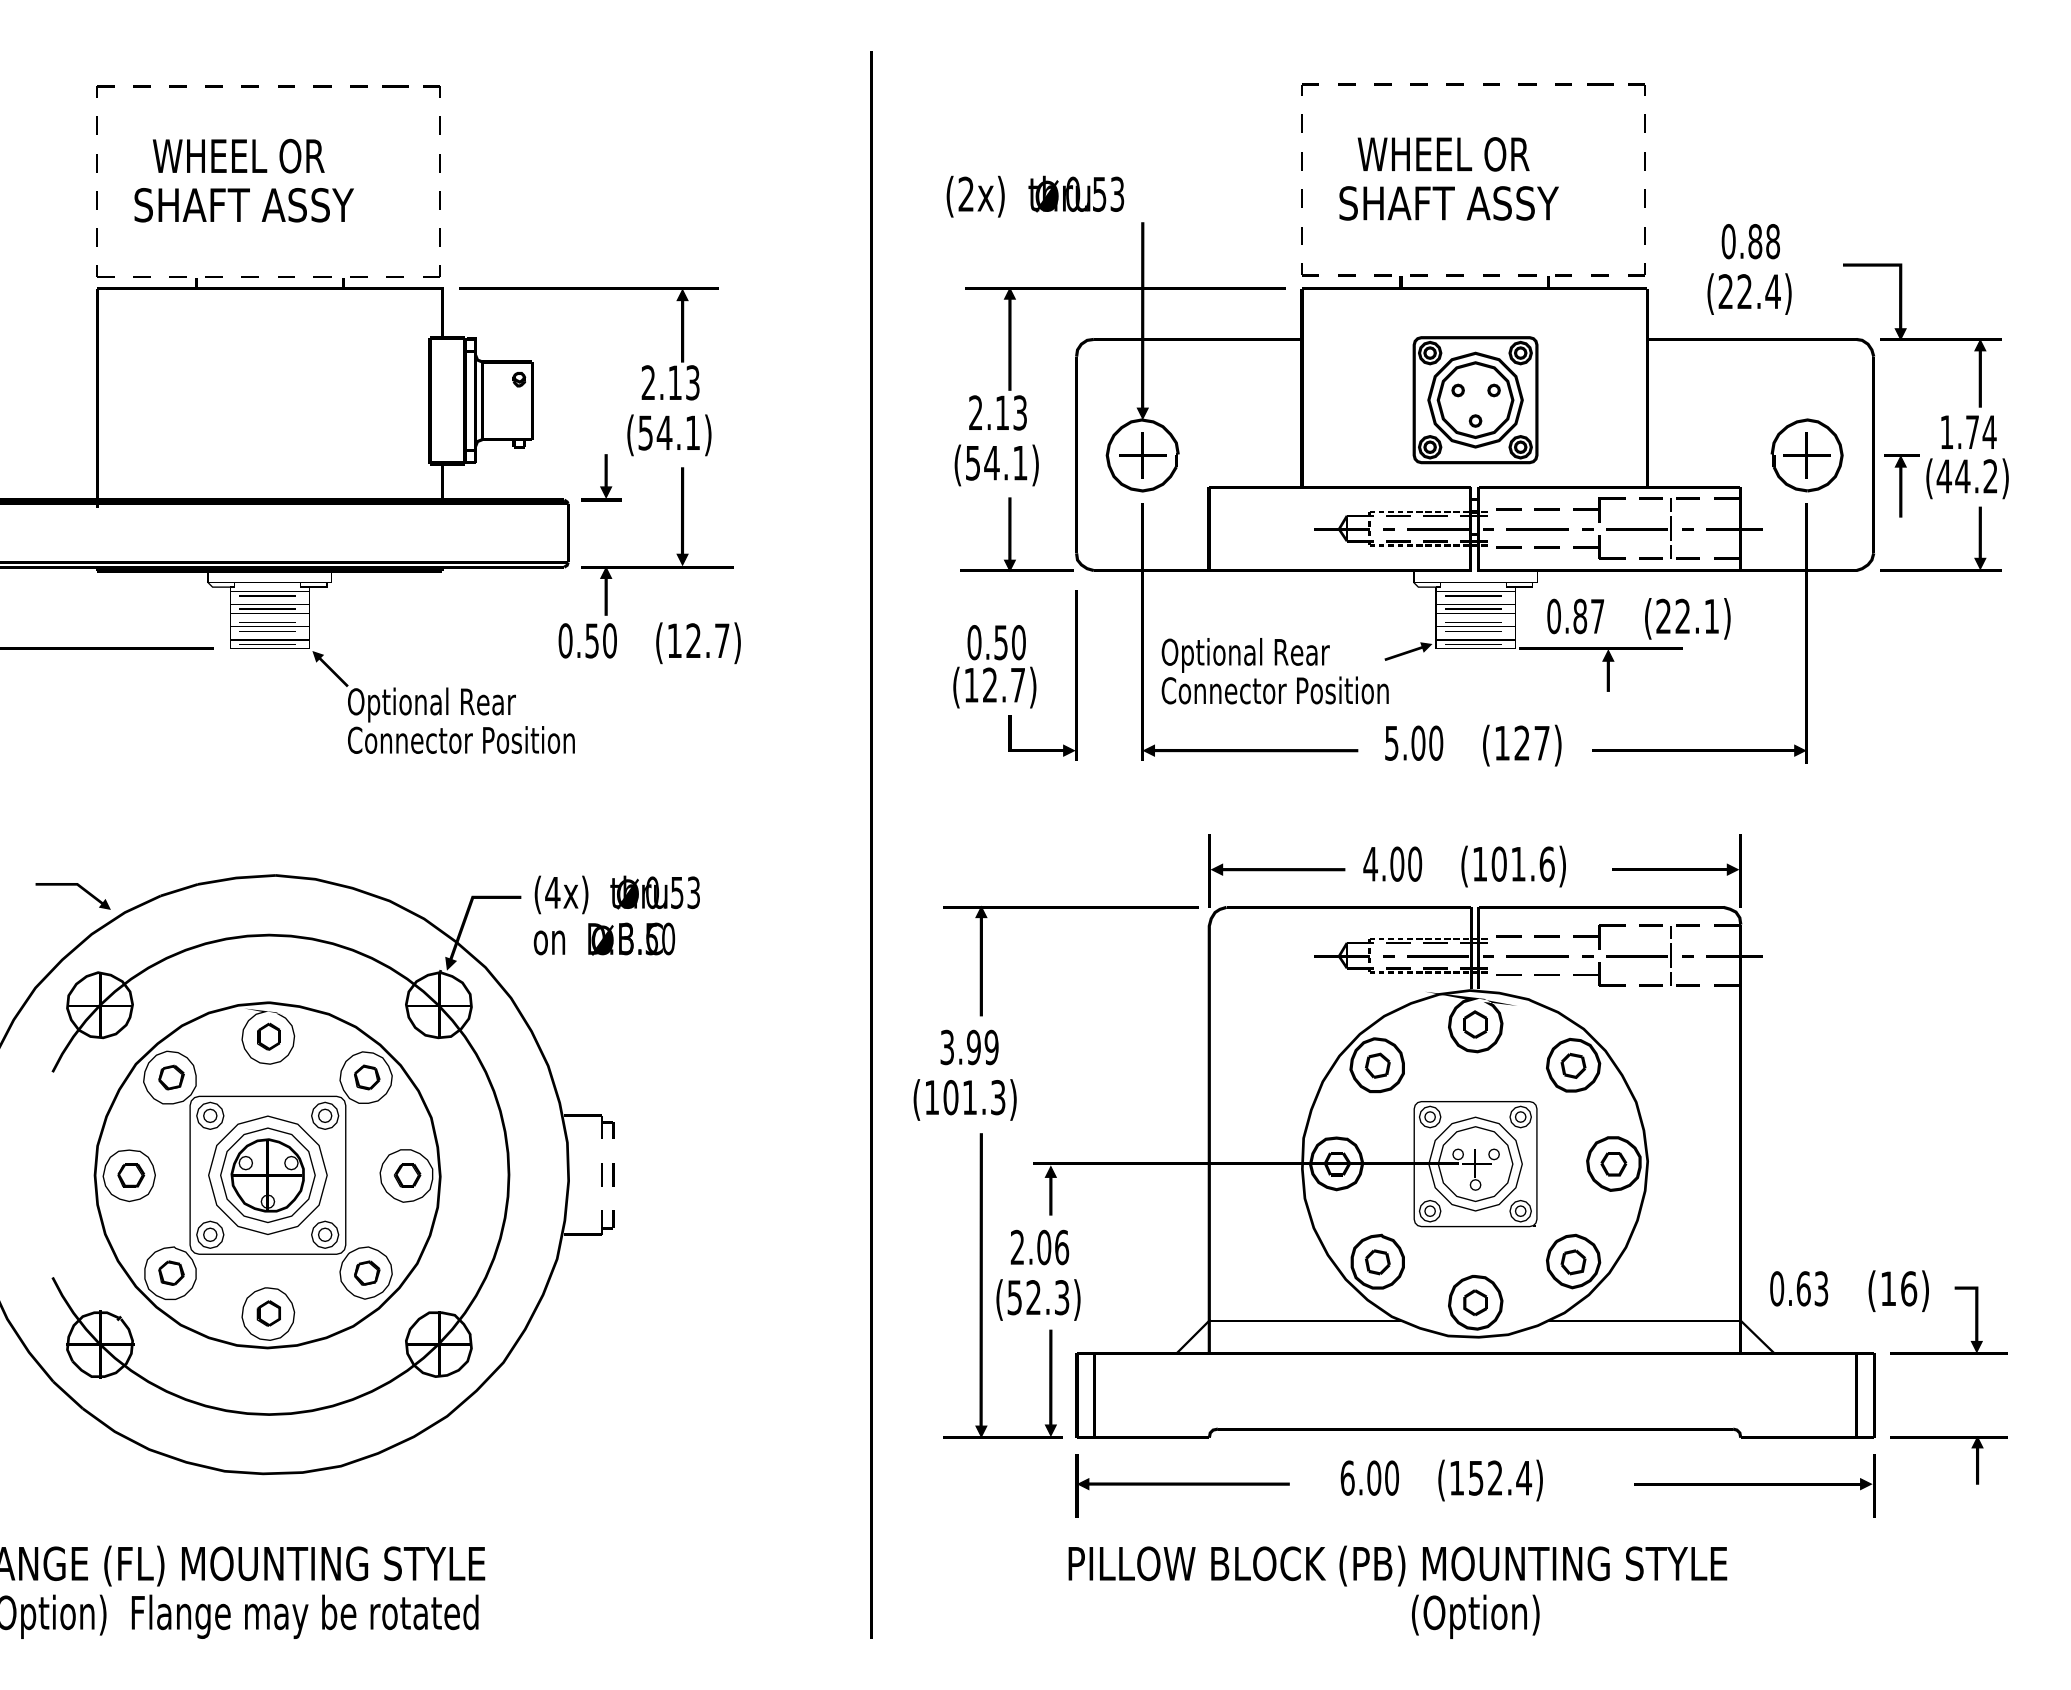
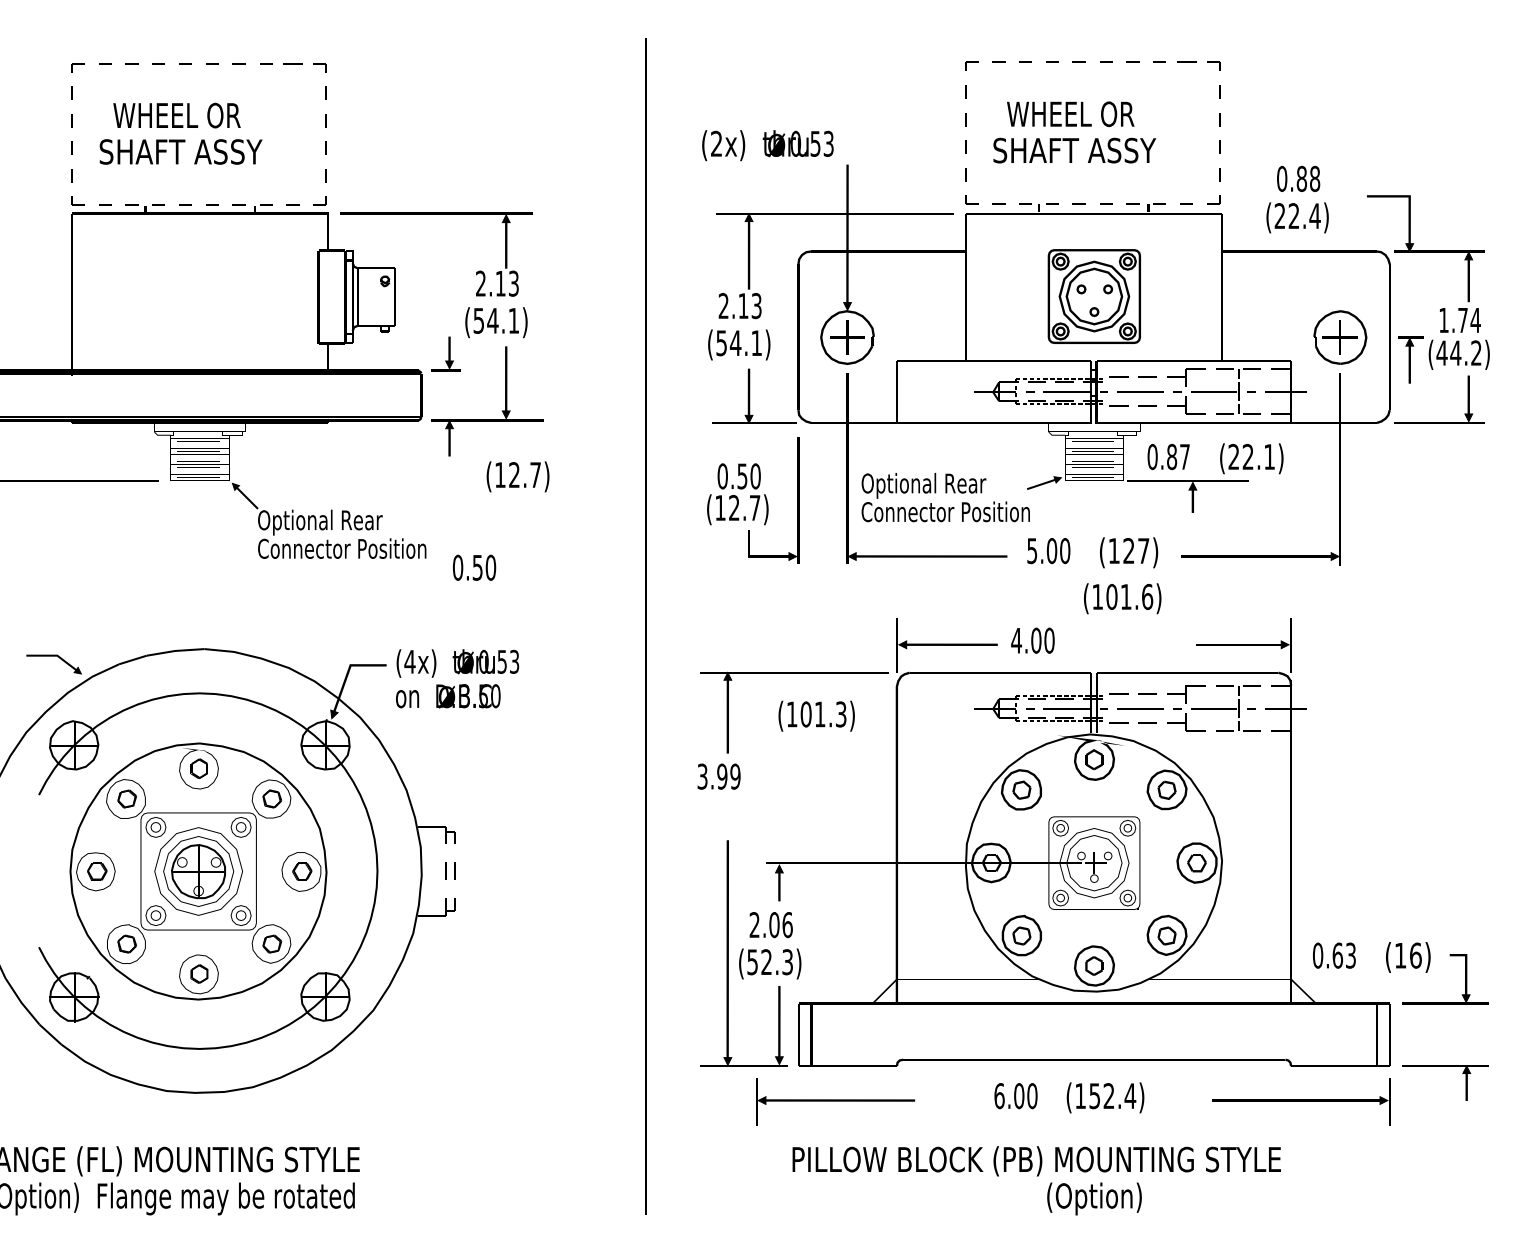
text: (587, 640) -> (474, 567), moved
text: (1513, 866) -> (1122, 598), moved
text: (964, 1099) -> (816, 715), moved
part: (1182, 1485) -> (835, 1101), moved

